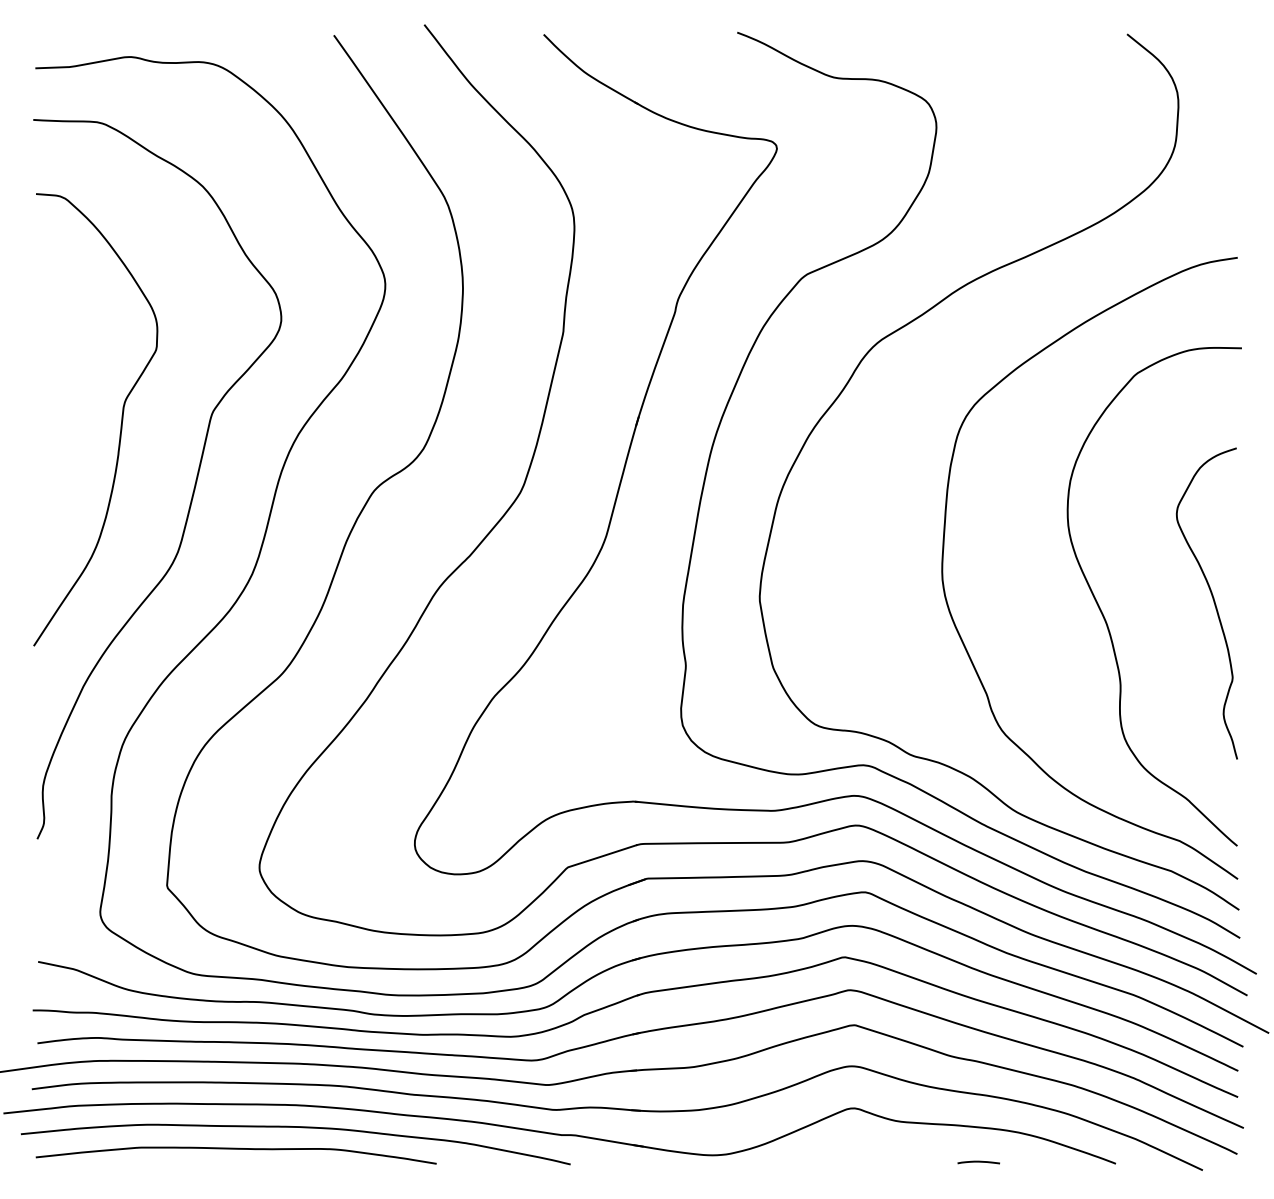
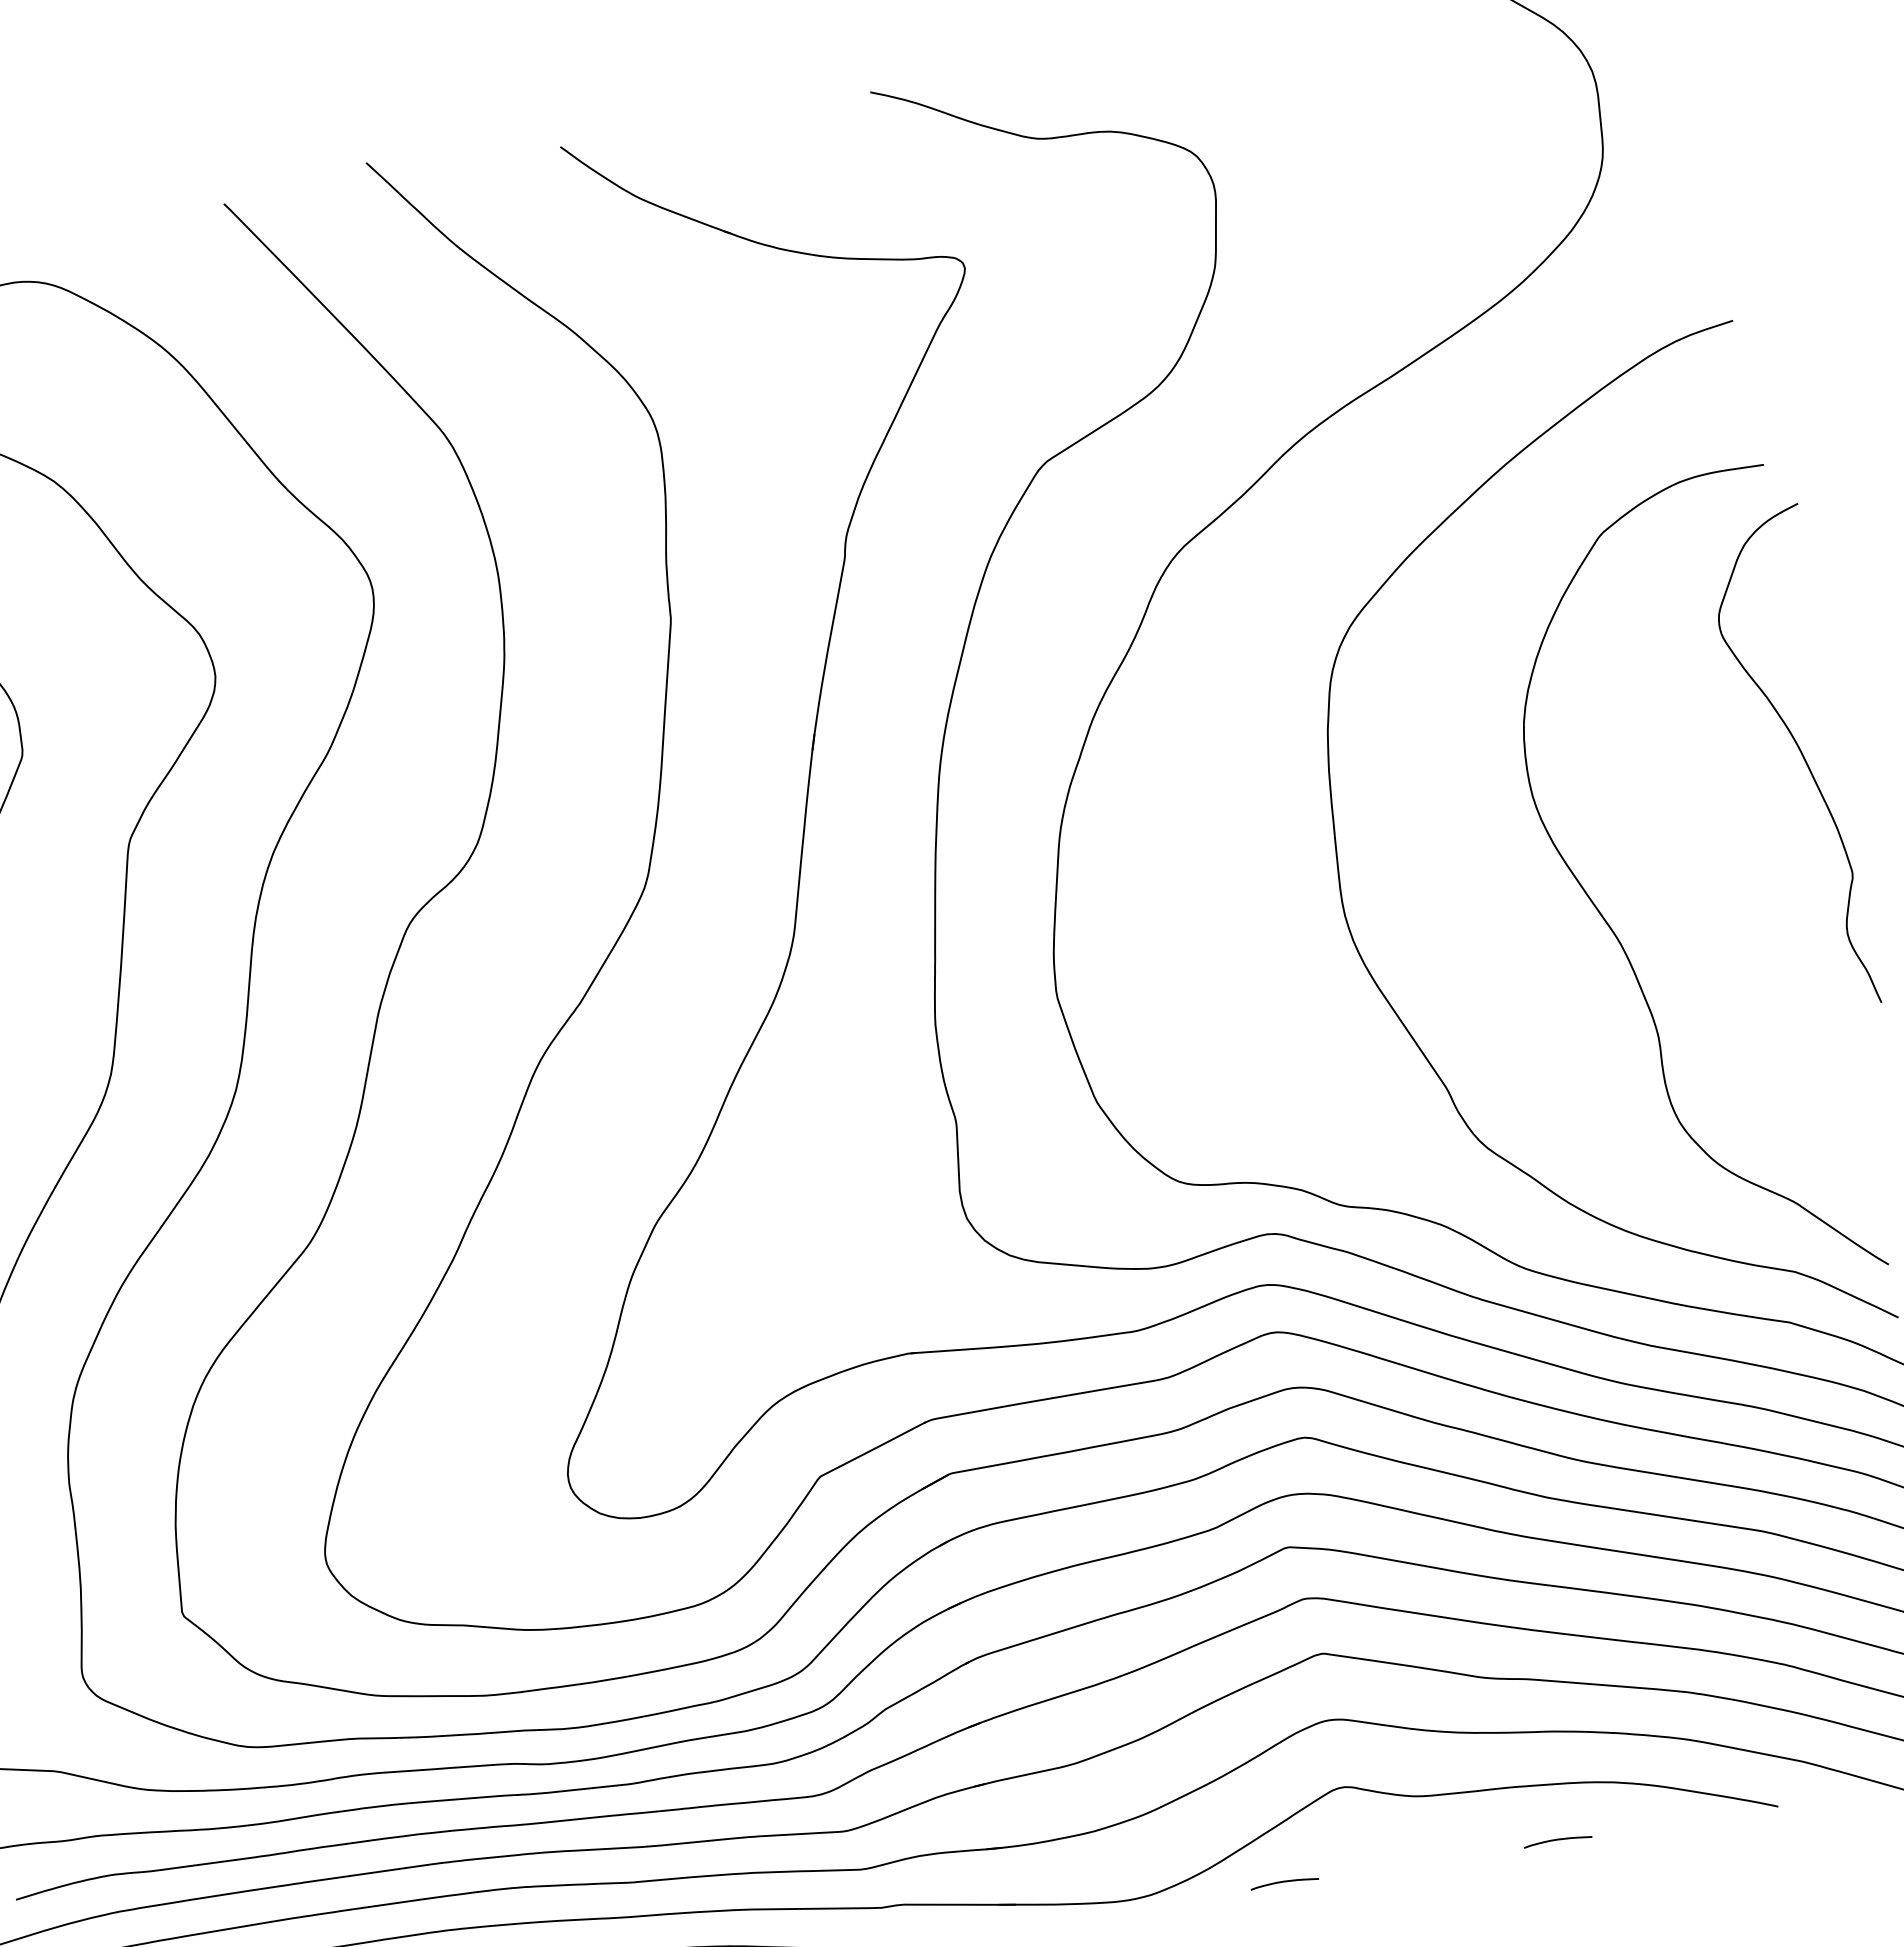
curve: (1213, 602) -> (1801, 757), moved
curve: (808, 1160) -> (1284, 1882), added

